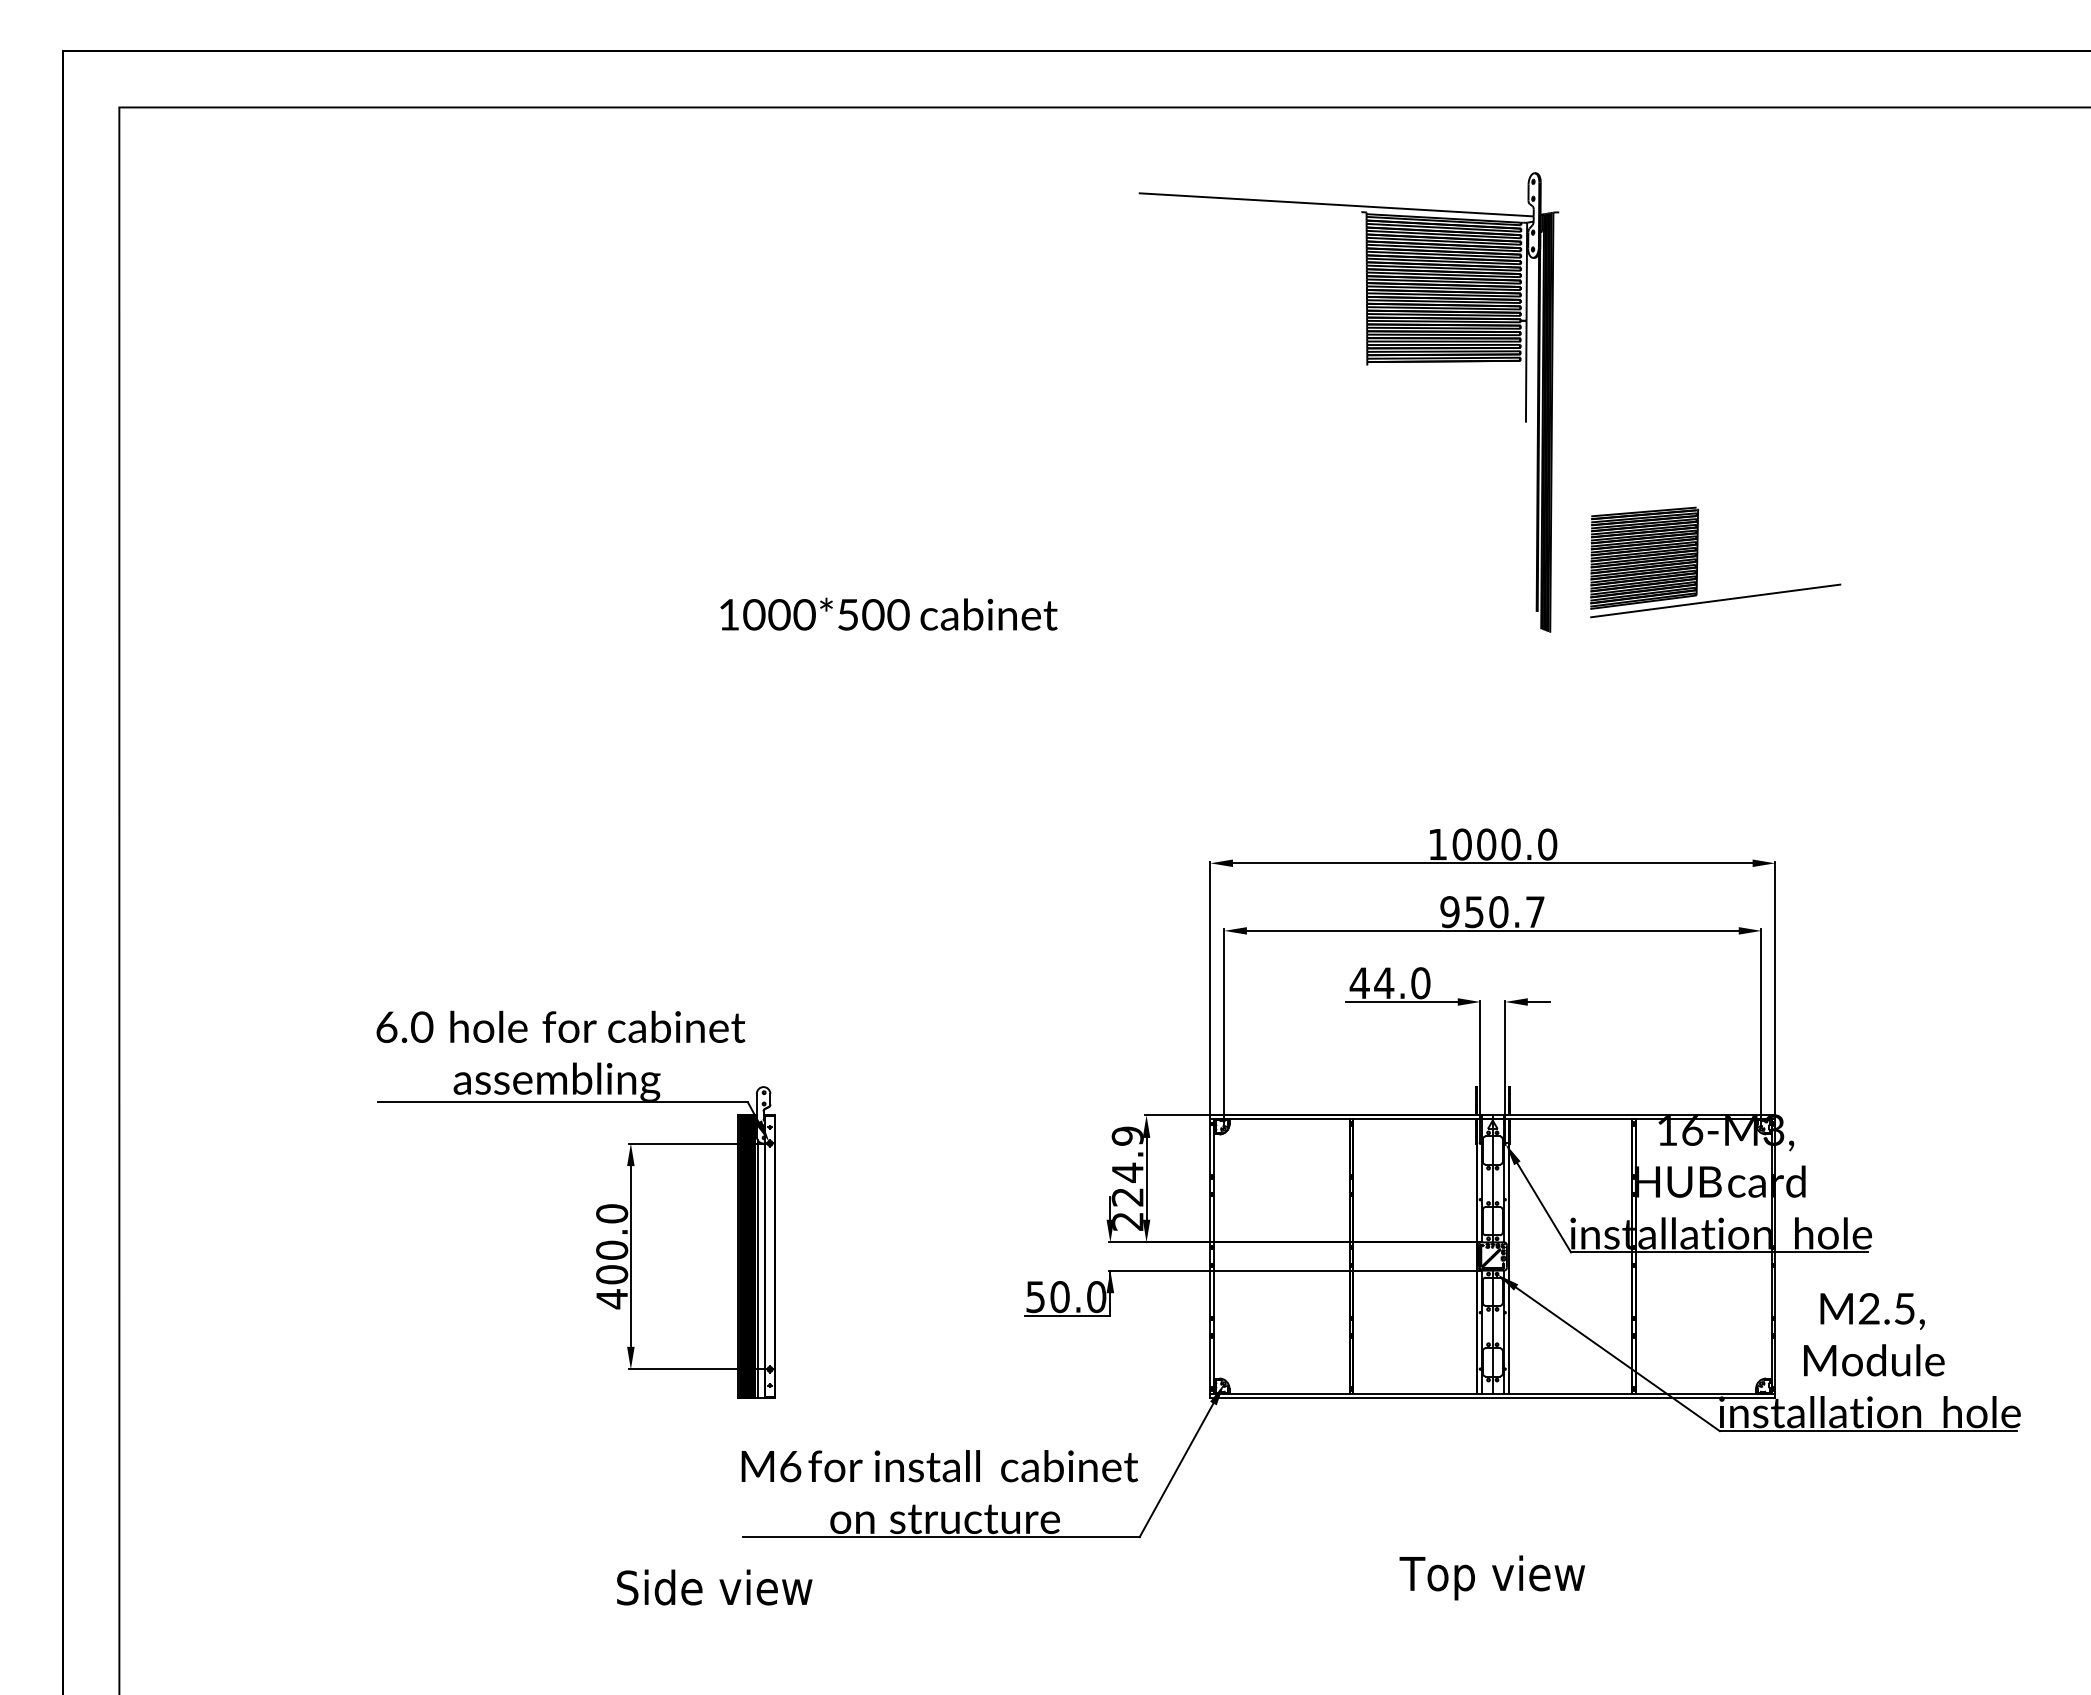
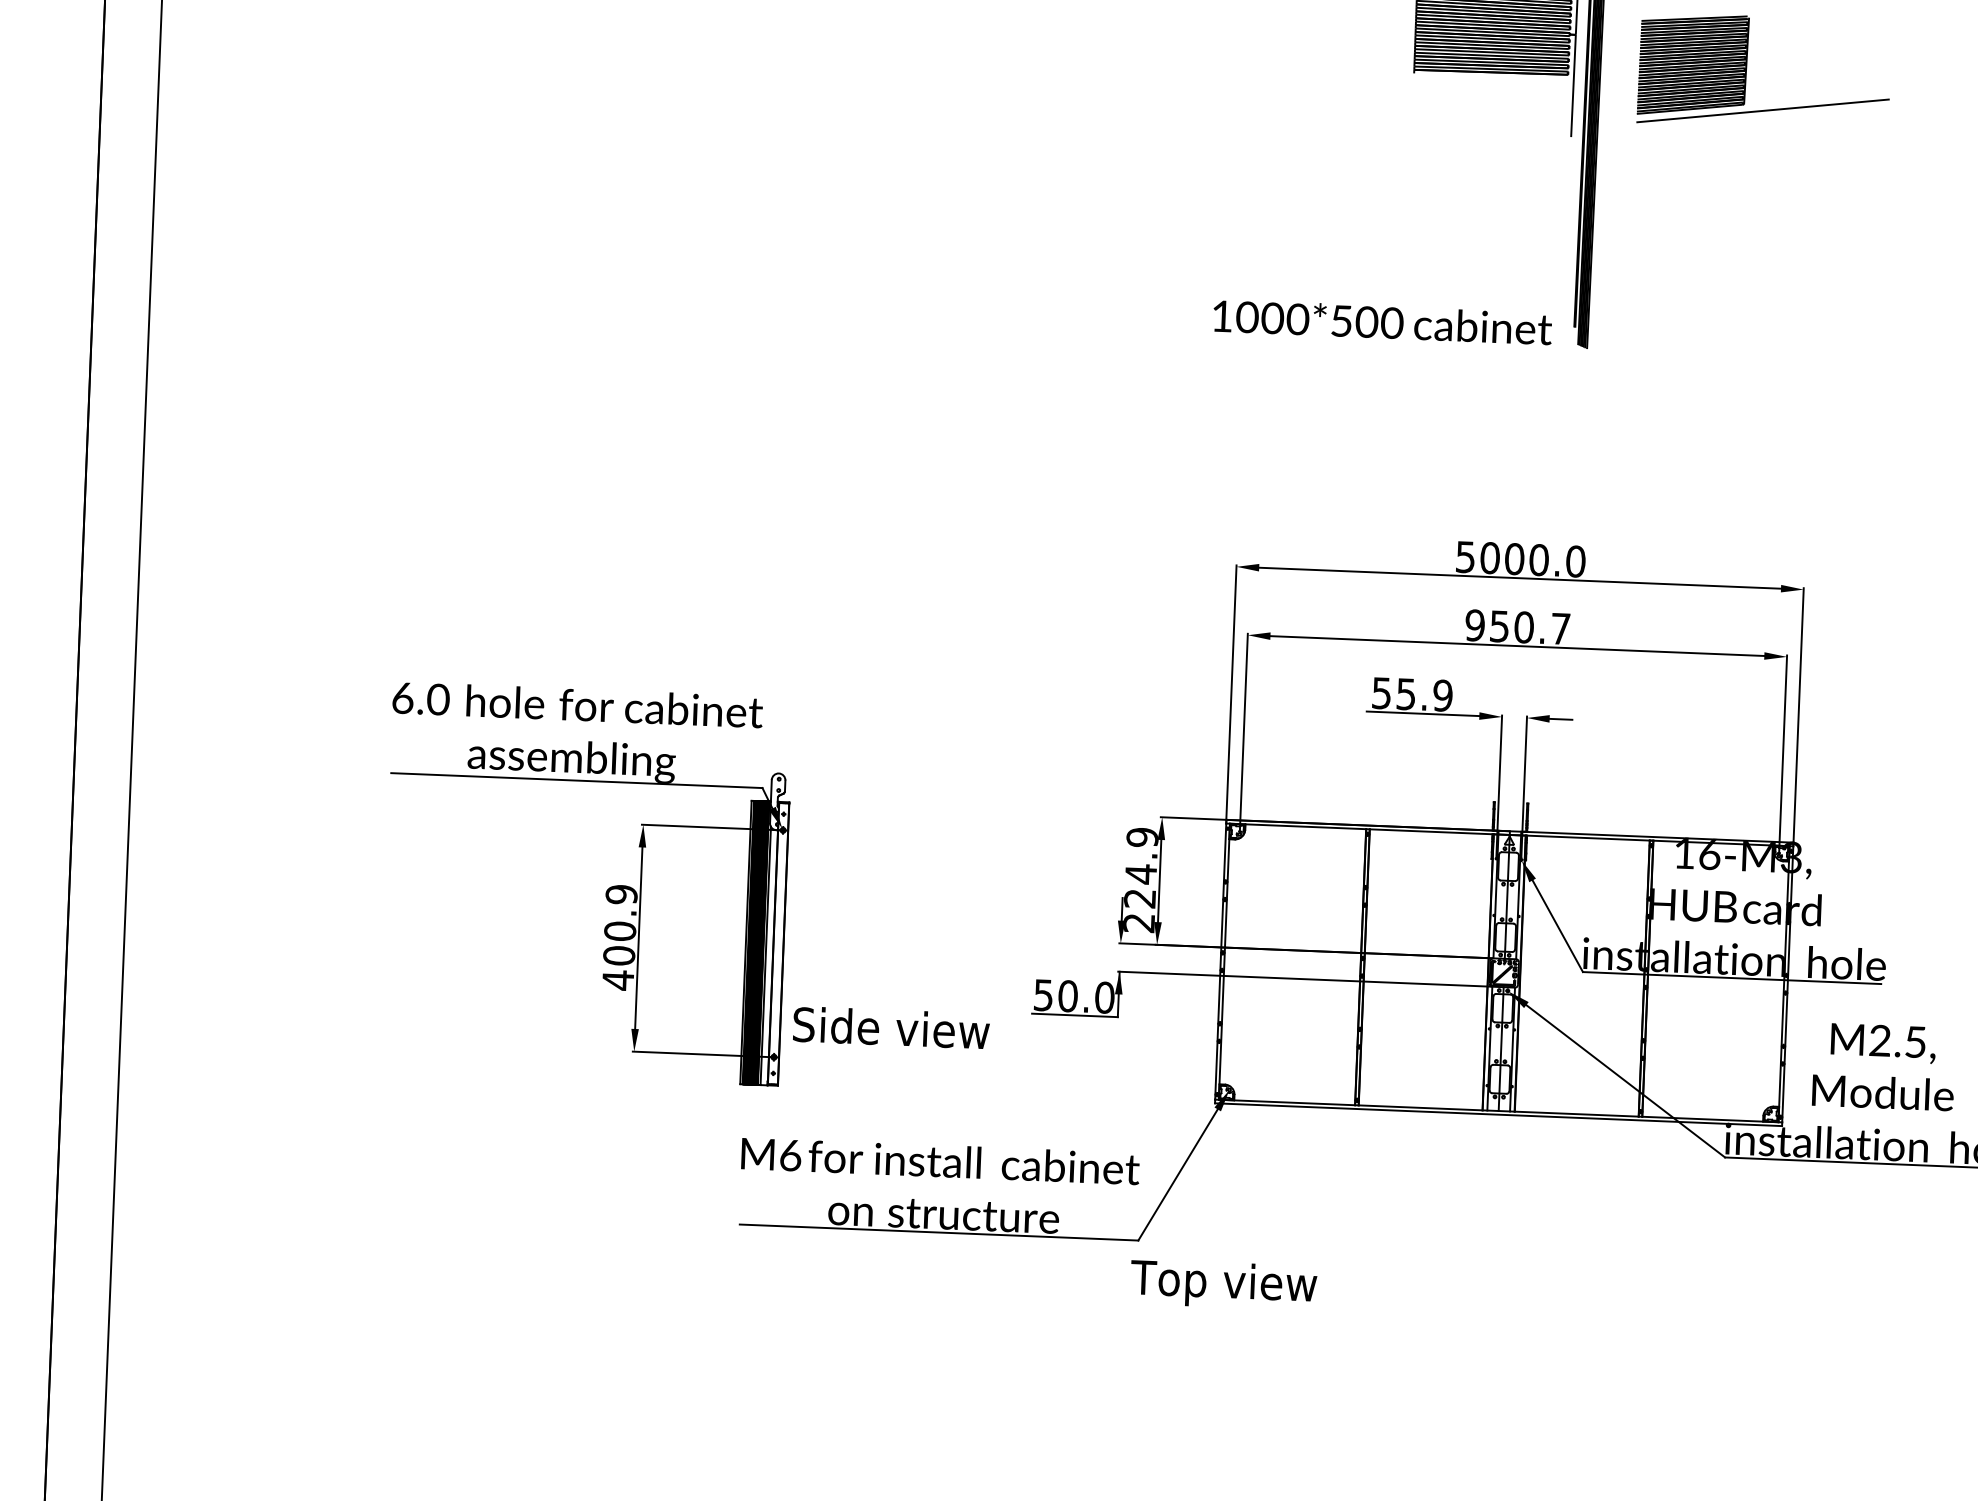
part: (1698, 562) -> (1747, 71), moved
text: (888, 613) -> (1382, 321), moved
text: (1437, 844) -> (1465, 557), 1000.0 -> 5000.0
text: (1389, 983) -> (1411, 694), 44.0 -> 55.9
text: (612, 1213) -> (622, 894), 400.0 -> 400.9
text: (1491, 1577) -> (1222, 1284), moved
text: (714, 1587) -> (891, 1027), moved

